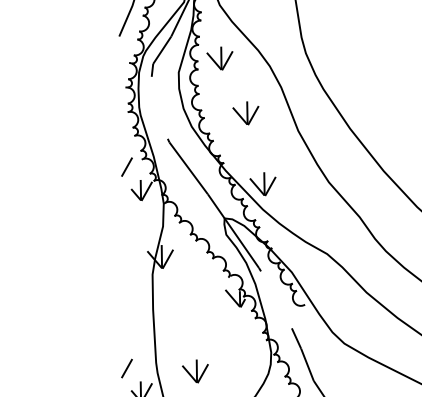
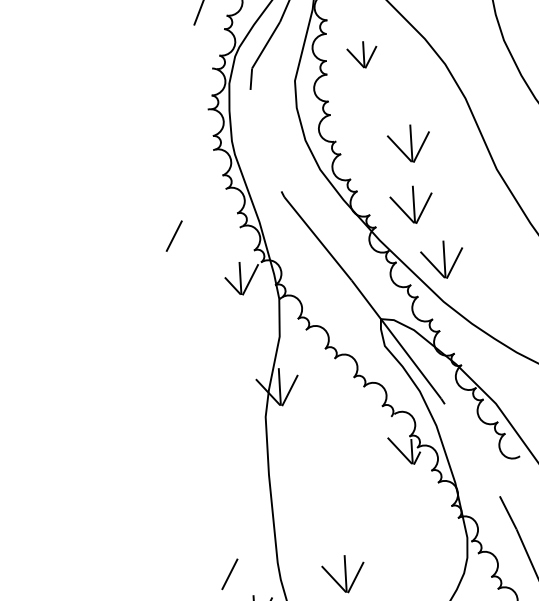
part: (219, 58) -> (361, 54), size x0.7
part: (245, 150) -> (410, 205), added
line: (126, 166) -> (173, 235), moved

